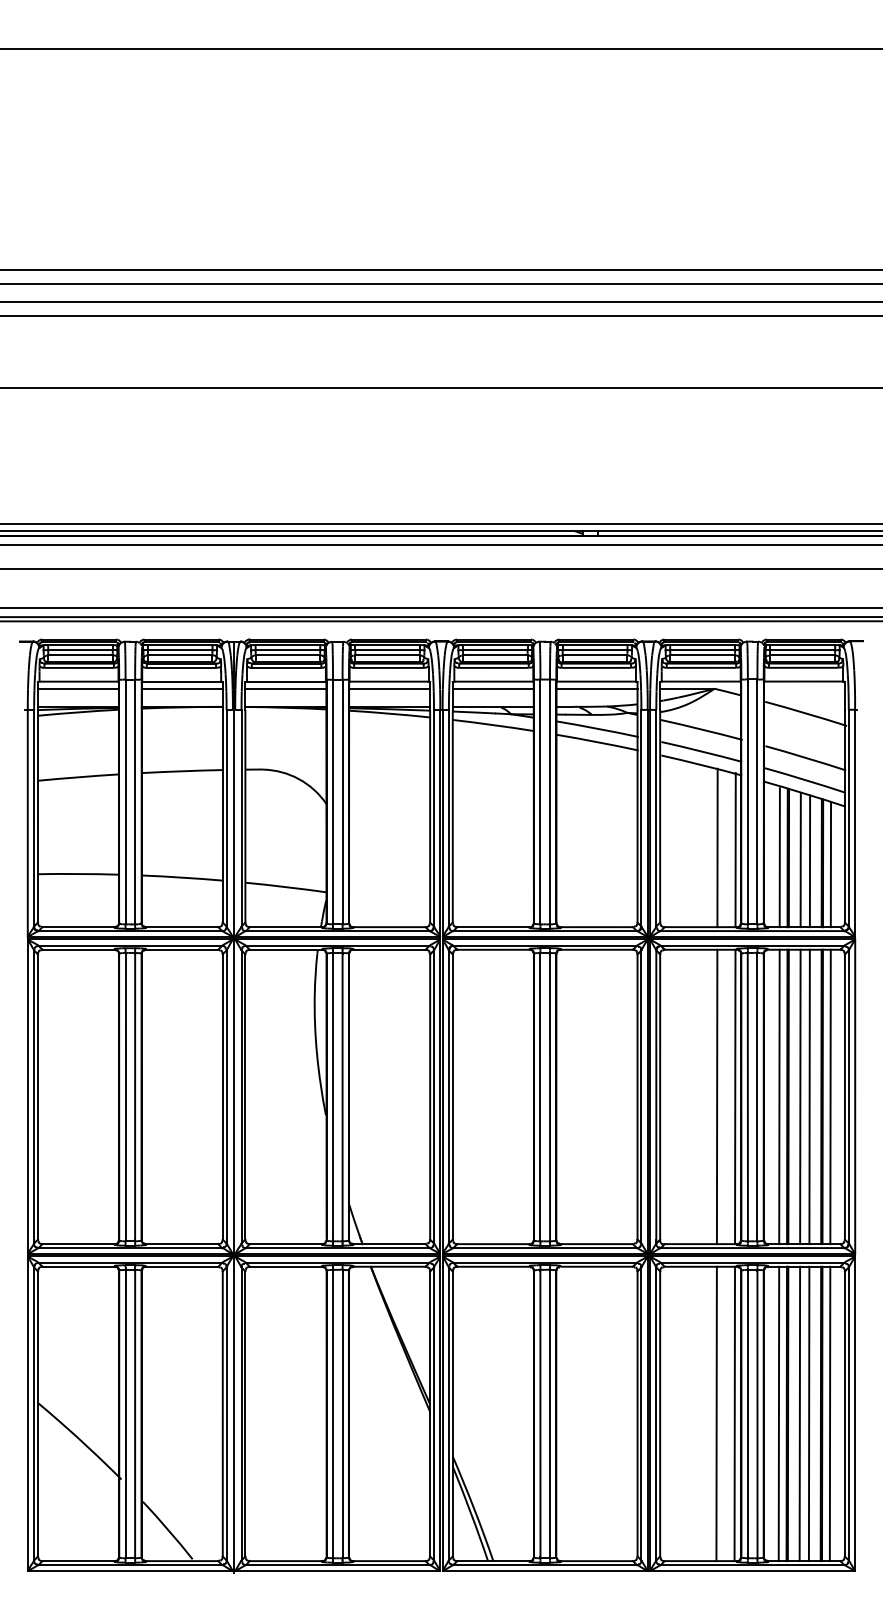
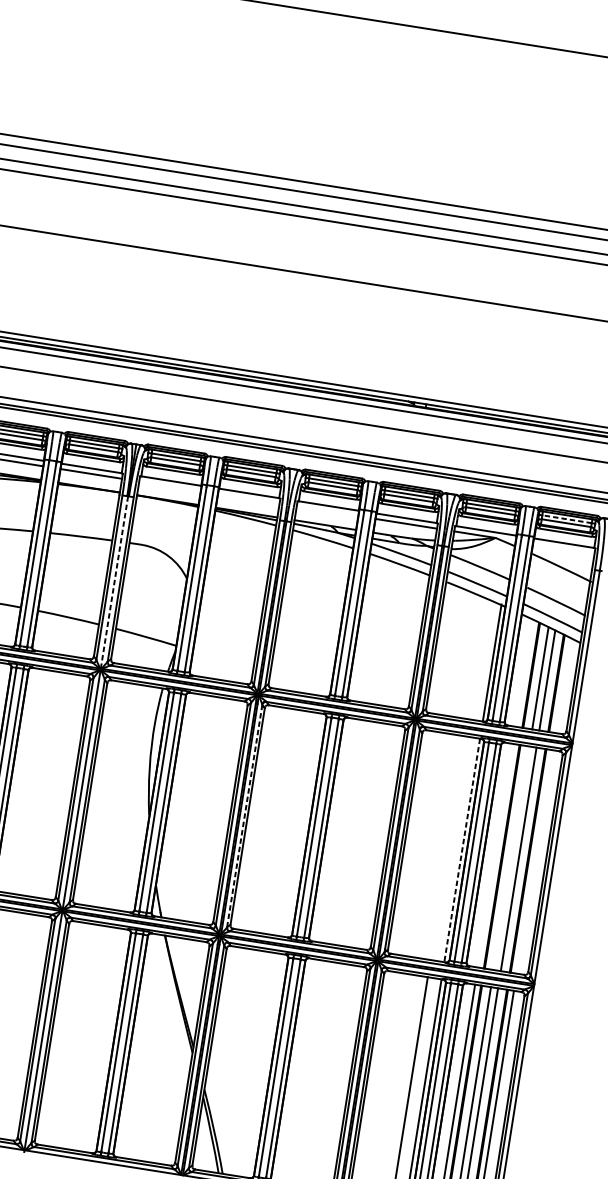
line: (802, 650) -> (566, 519), solid -> dashed
line: (285, 688) -> (169, 486), removed
line: (389, 688) -> (248, 498), removed
line: (492, 688) -> (326, 511), removed
line: (234, 823) -> (114, 582), solid -> dashed
line: (717, 847) -> (478, 658), removed
line: (779, 857) -> (524, 673), removed
line: (830, 864) -> (562, 685), removed
line: (448, 1096) -> (244, 815), solid -> dashed
line: (716, 1096) -> (448, 847), removed
line: (779, 1096) -> (495, 855), removed
line: (800, 1096) -> (511, 857), removed
line: (830, 1096) -> (534, 861), removed
line: (735, 1097) -> (462, 850), solid -> dashed

